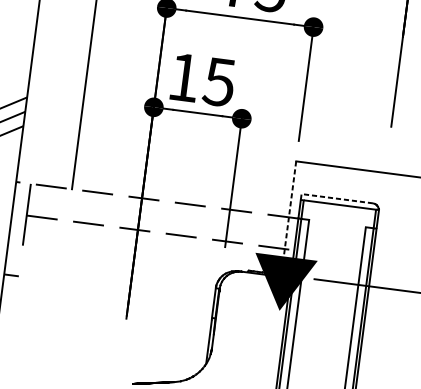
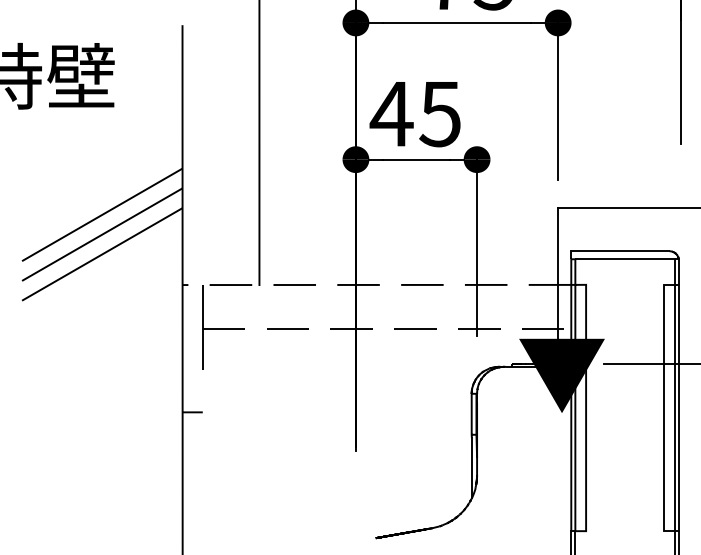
text: (183, 77) -> (391, 114), 15 -> 45
line: (332, 198) -> (614, 251), dashed -> solid
line: (290, 209) -> (558, 273), dashed -> solid

